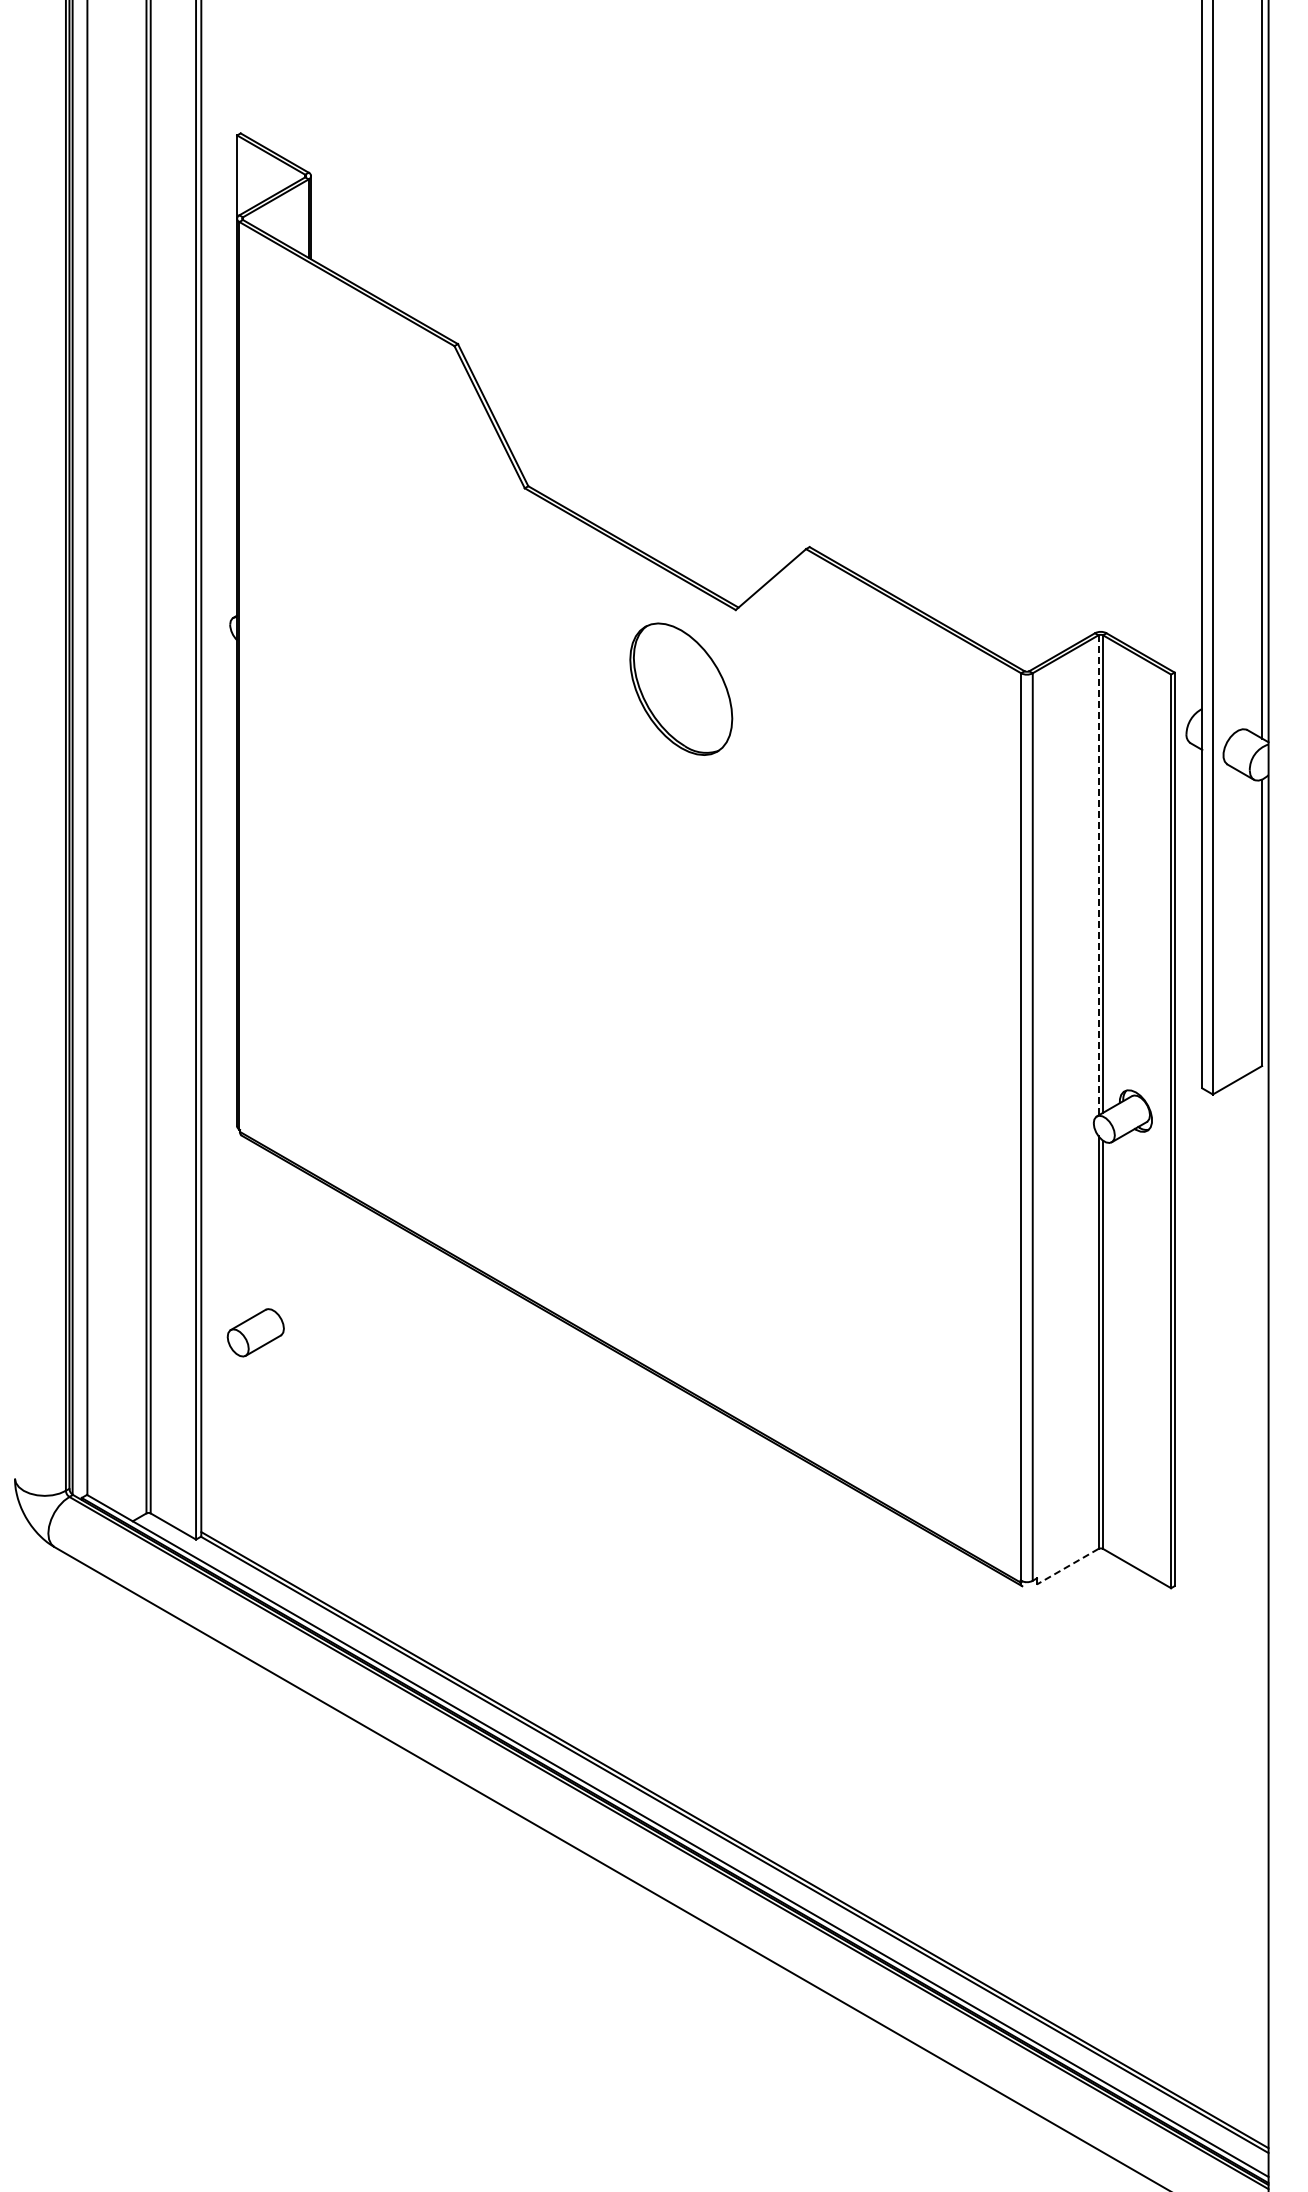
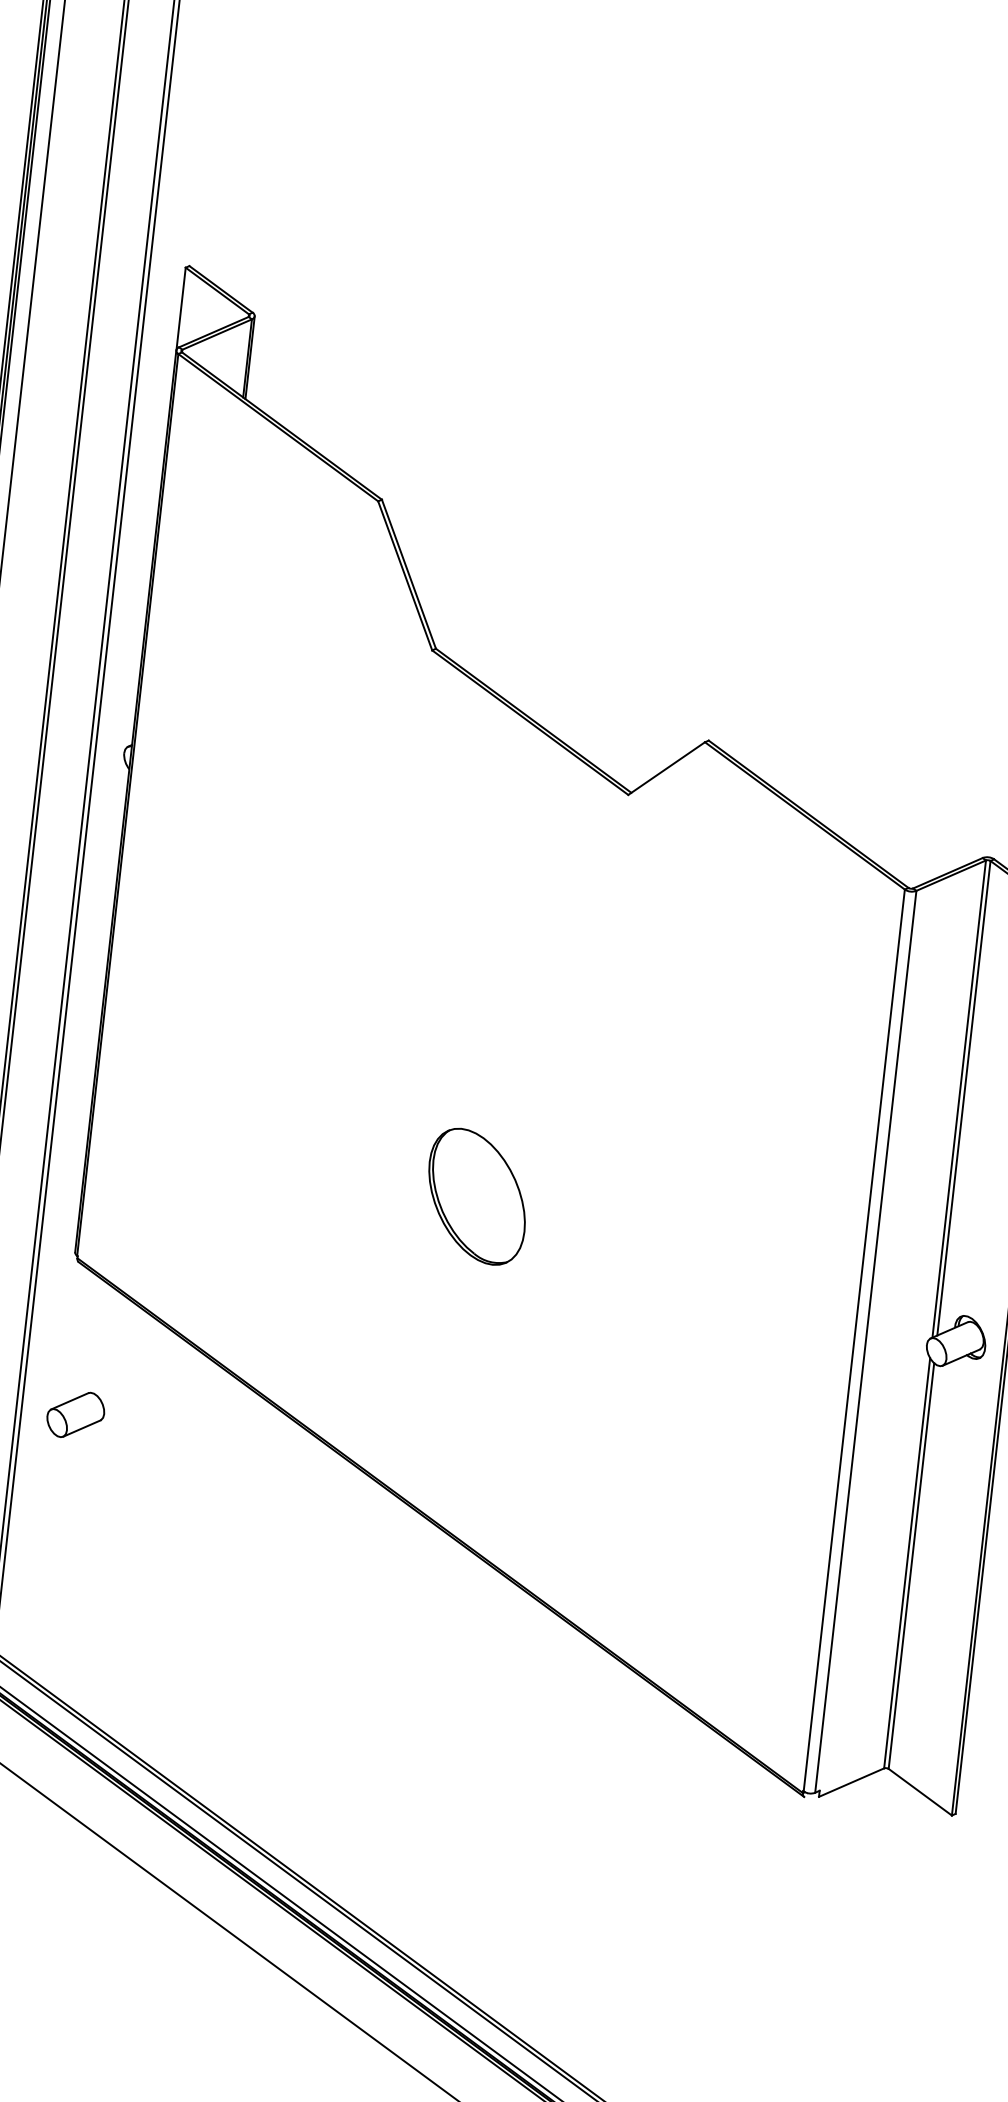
part: (681, 688) -> (477, 1196), moved
line: (1098, 874) -> (959, 1098), dashed -> solid
part: (255, 1332) -> (75, 1414), moved
line: (1067, 1566) -> (851, 1782), dashed -> solid

